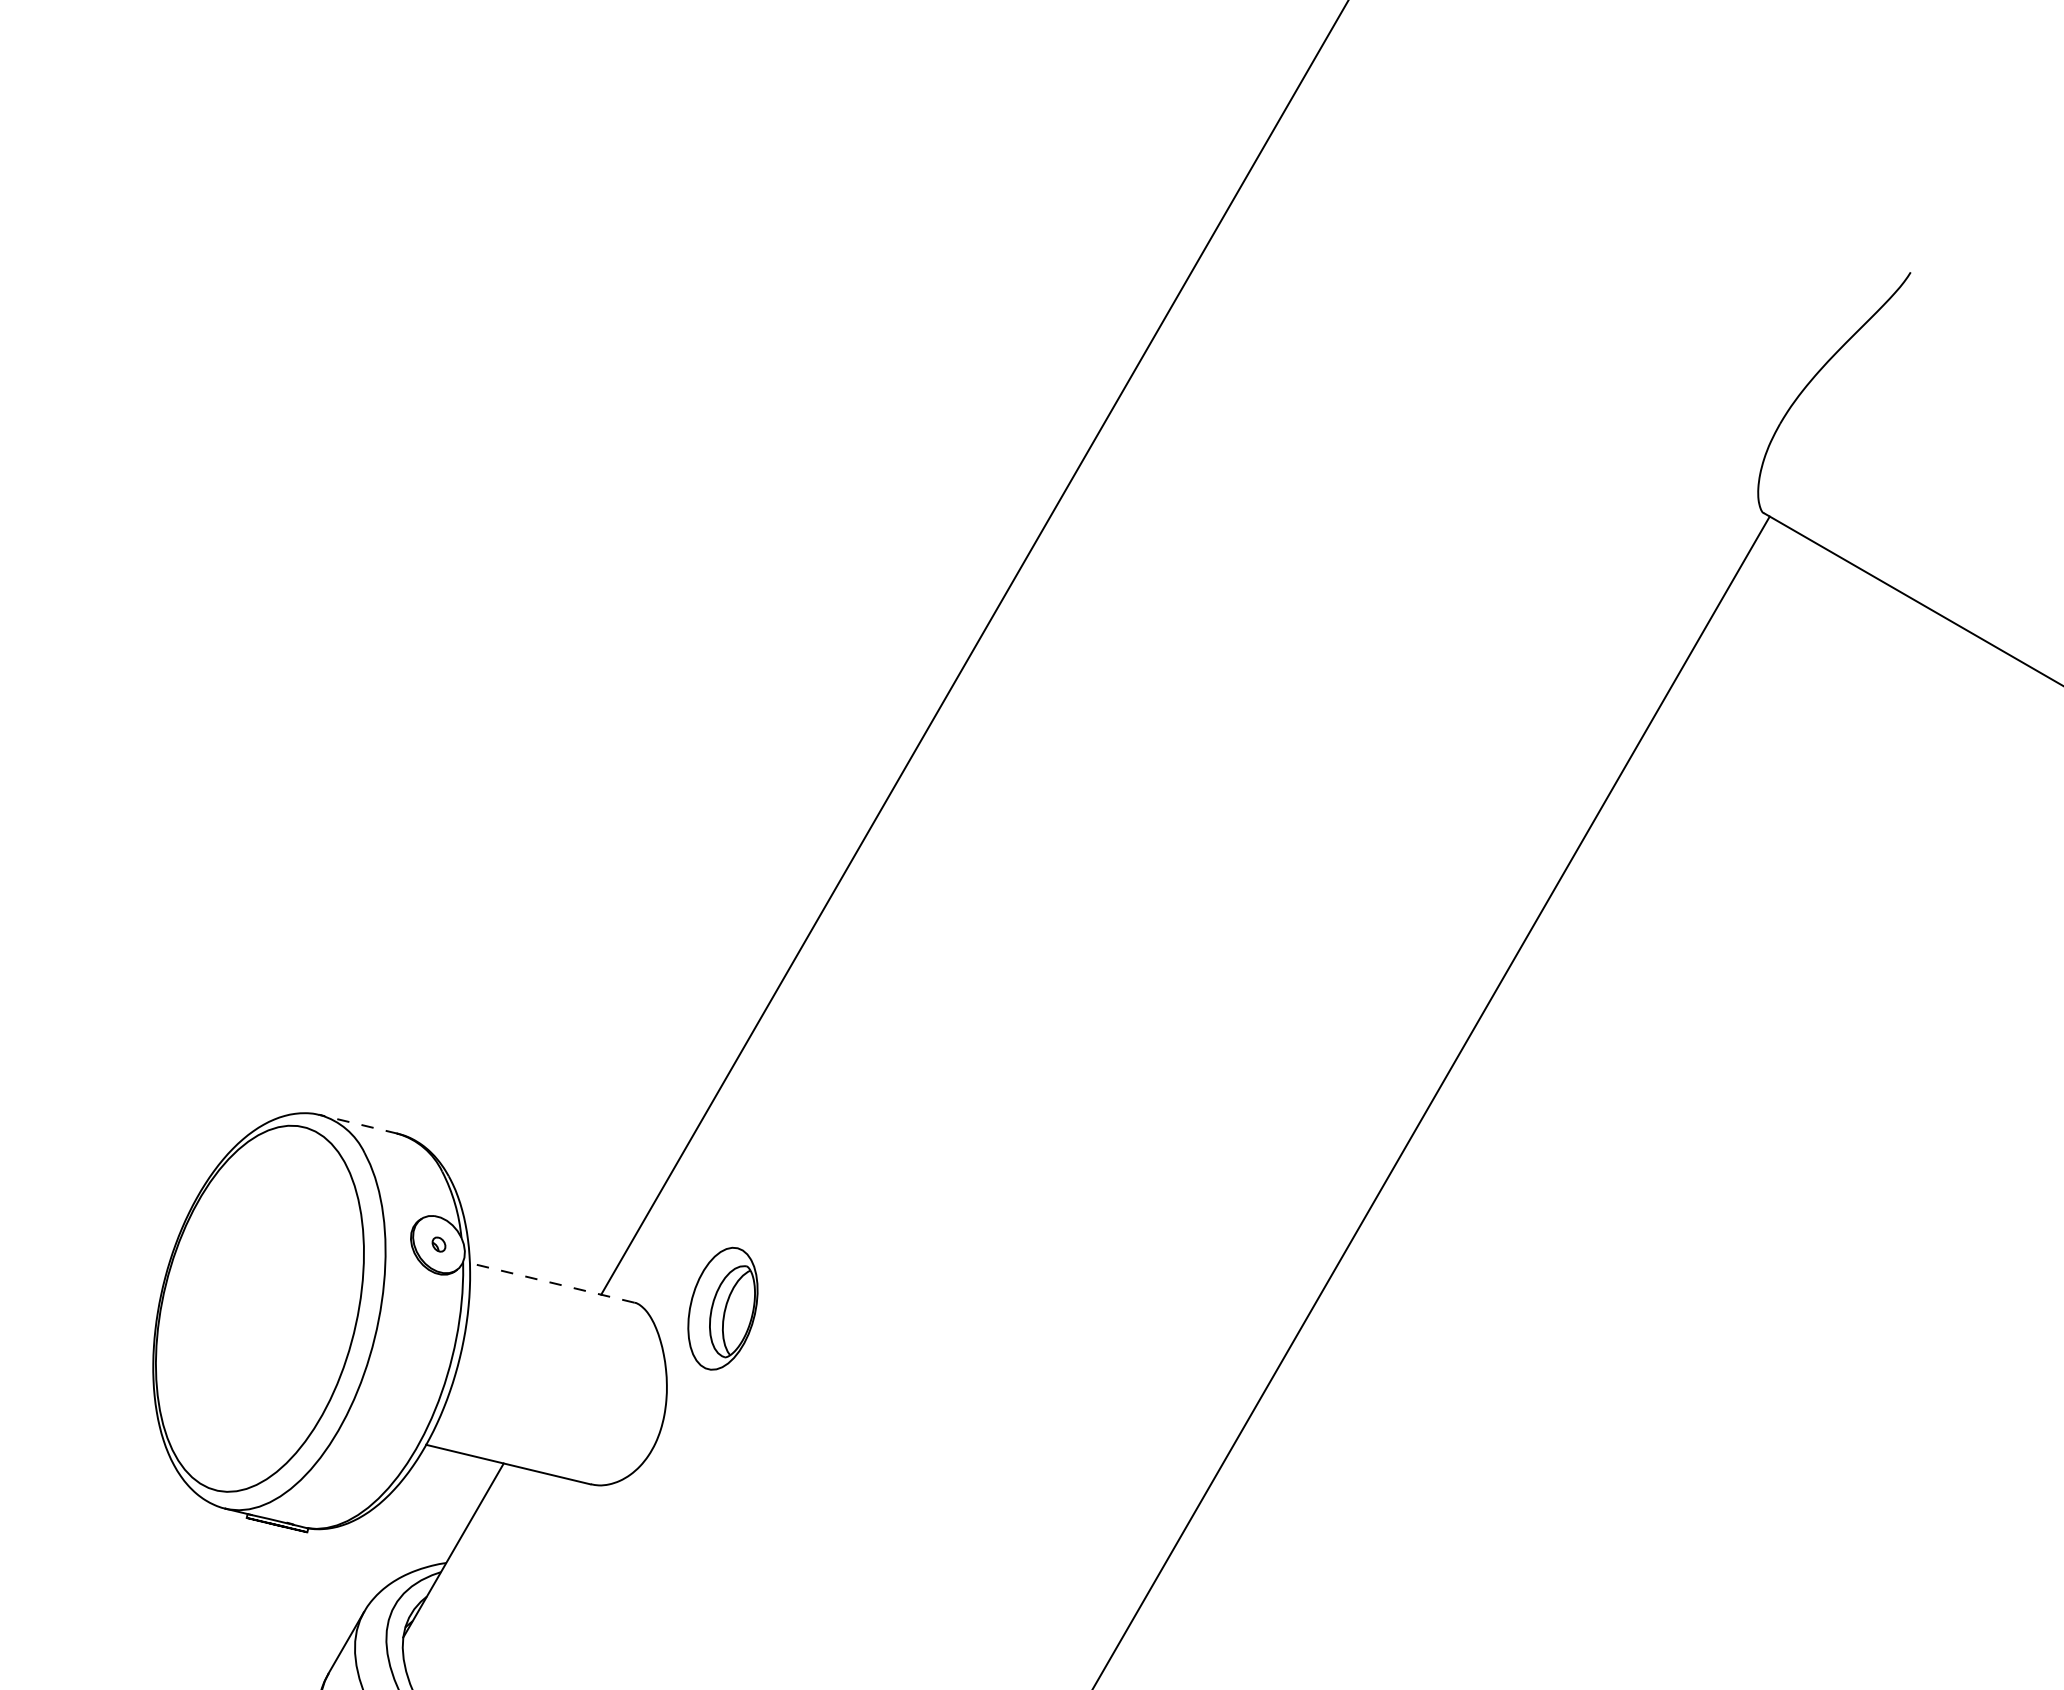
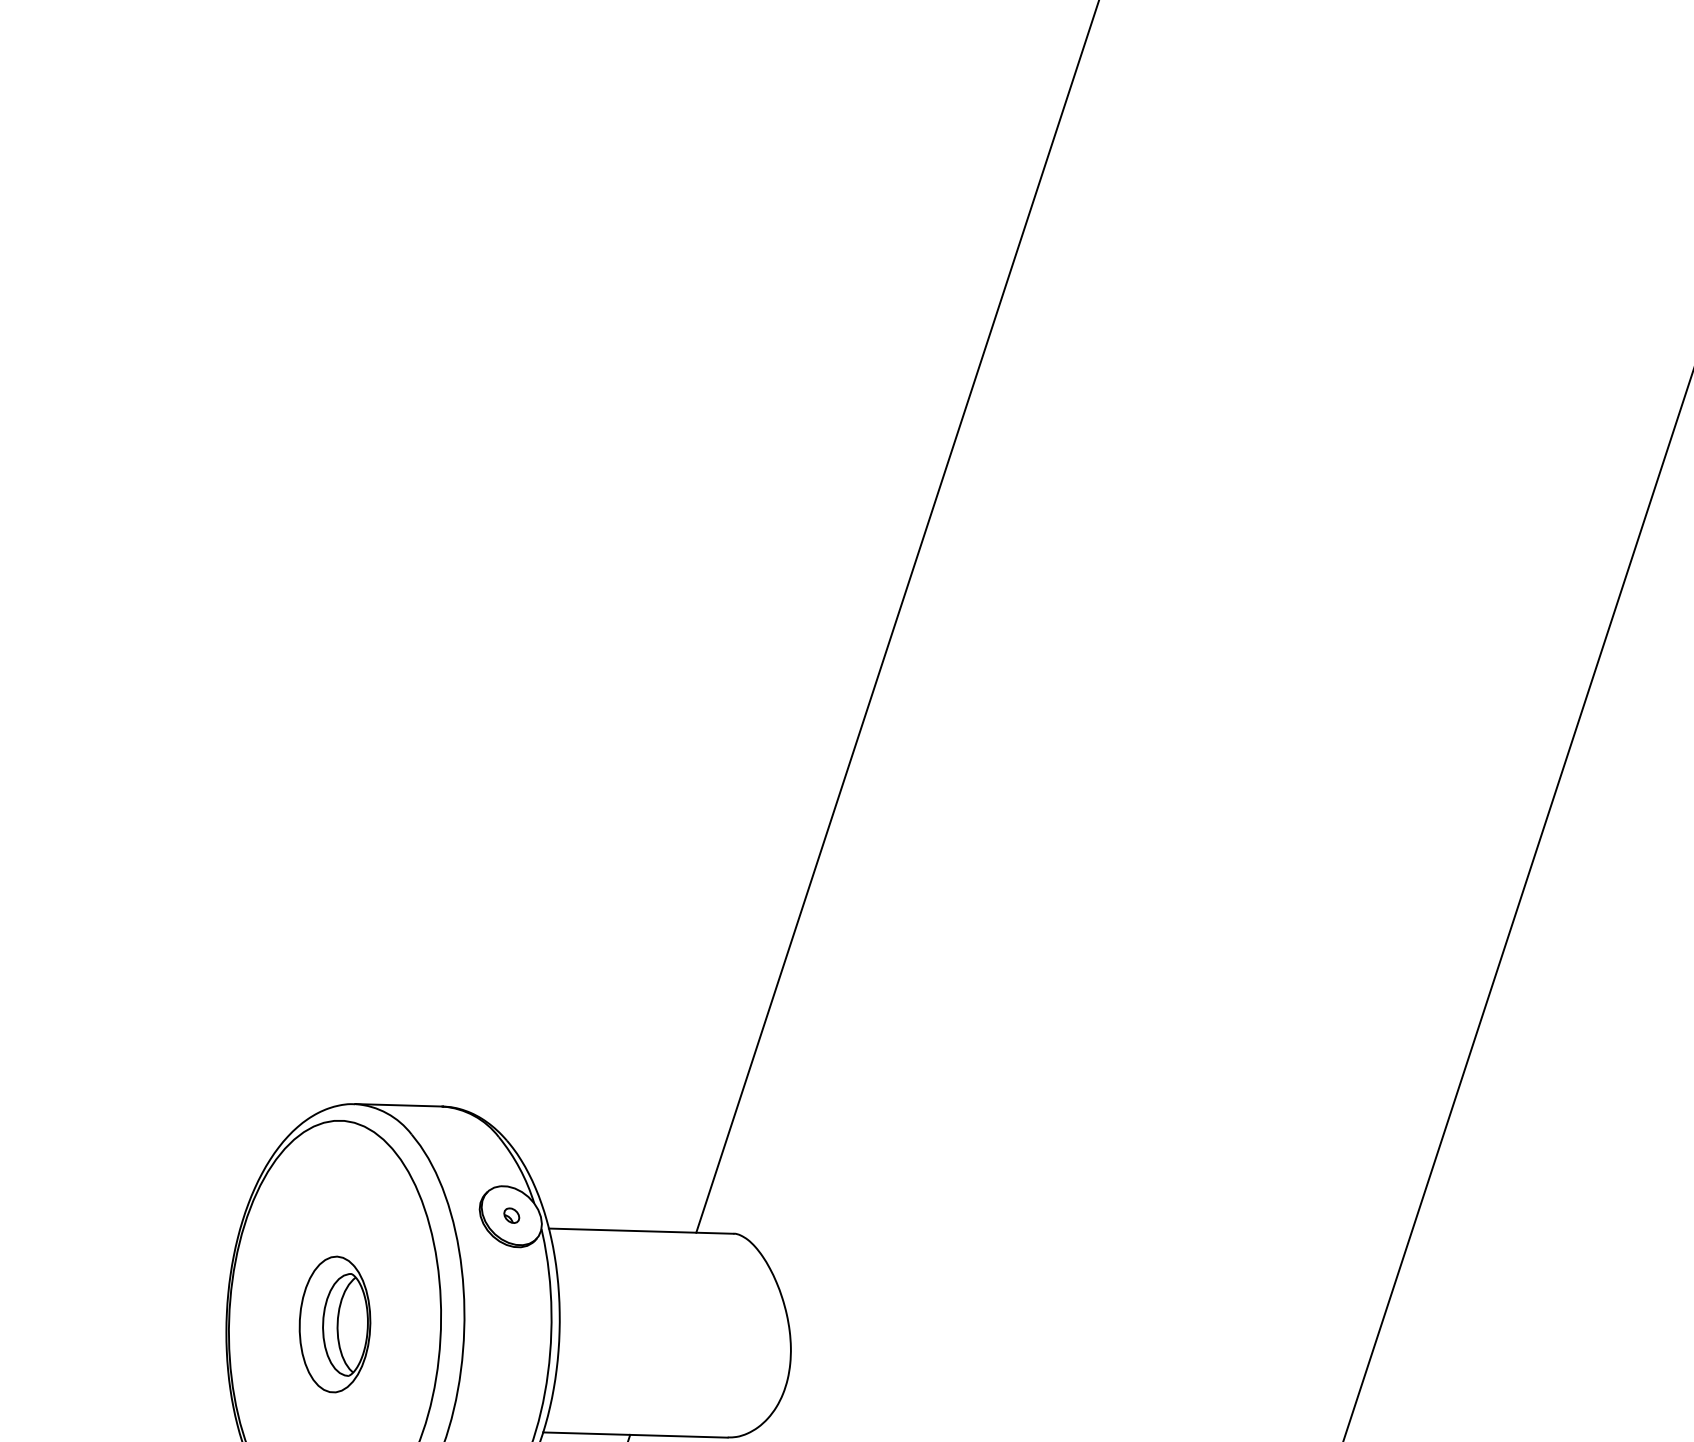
line: (359, 1124) -> (399, 1105), dashed -> solid
line: (552, 1282) -> (641, 1230), dashed -> solid
part: (722, 1308) -> (334, 1324), moved

